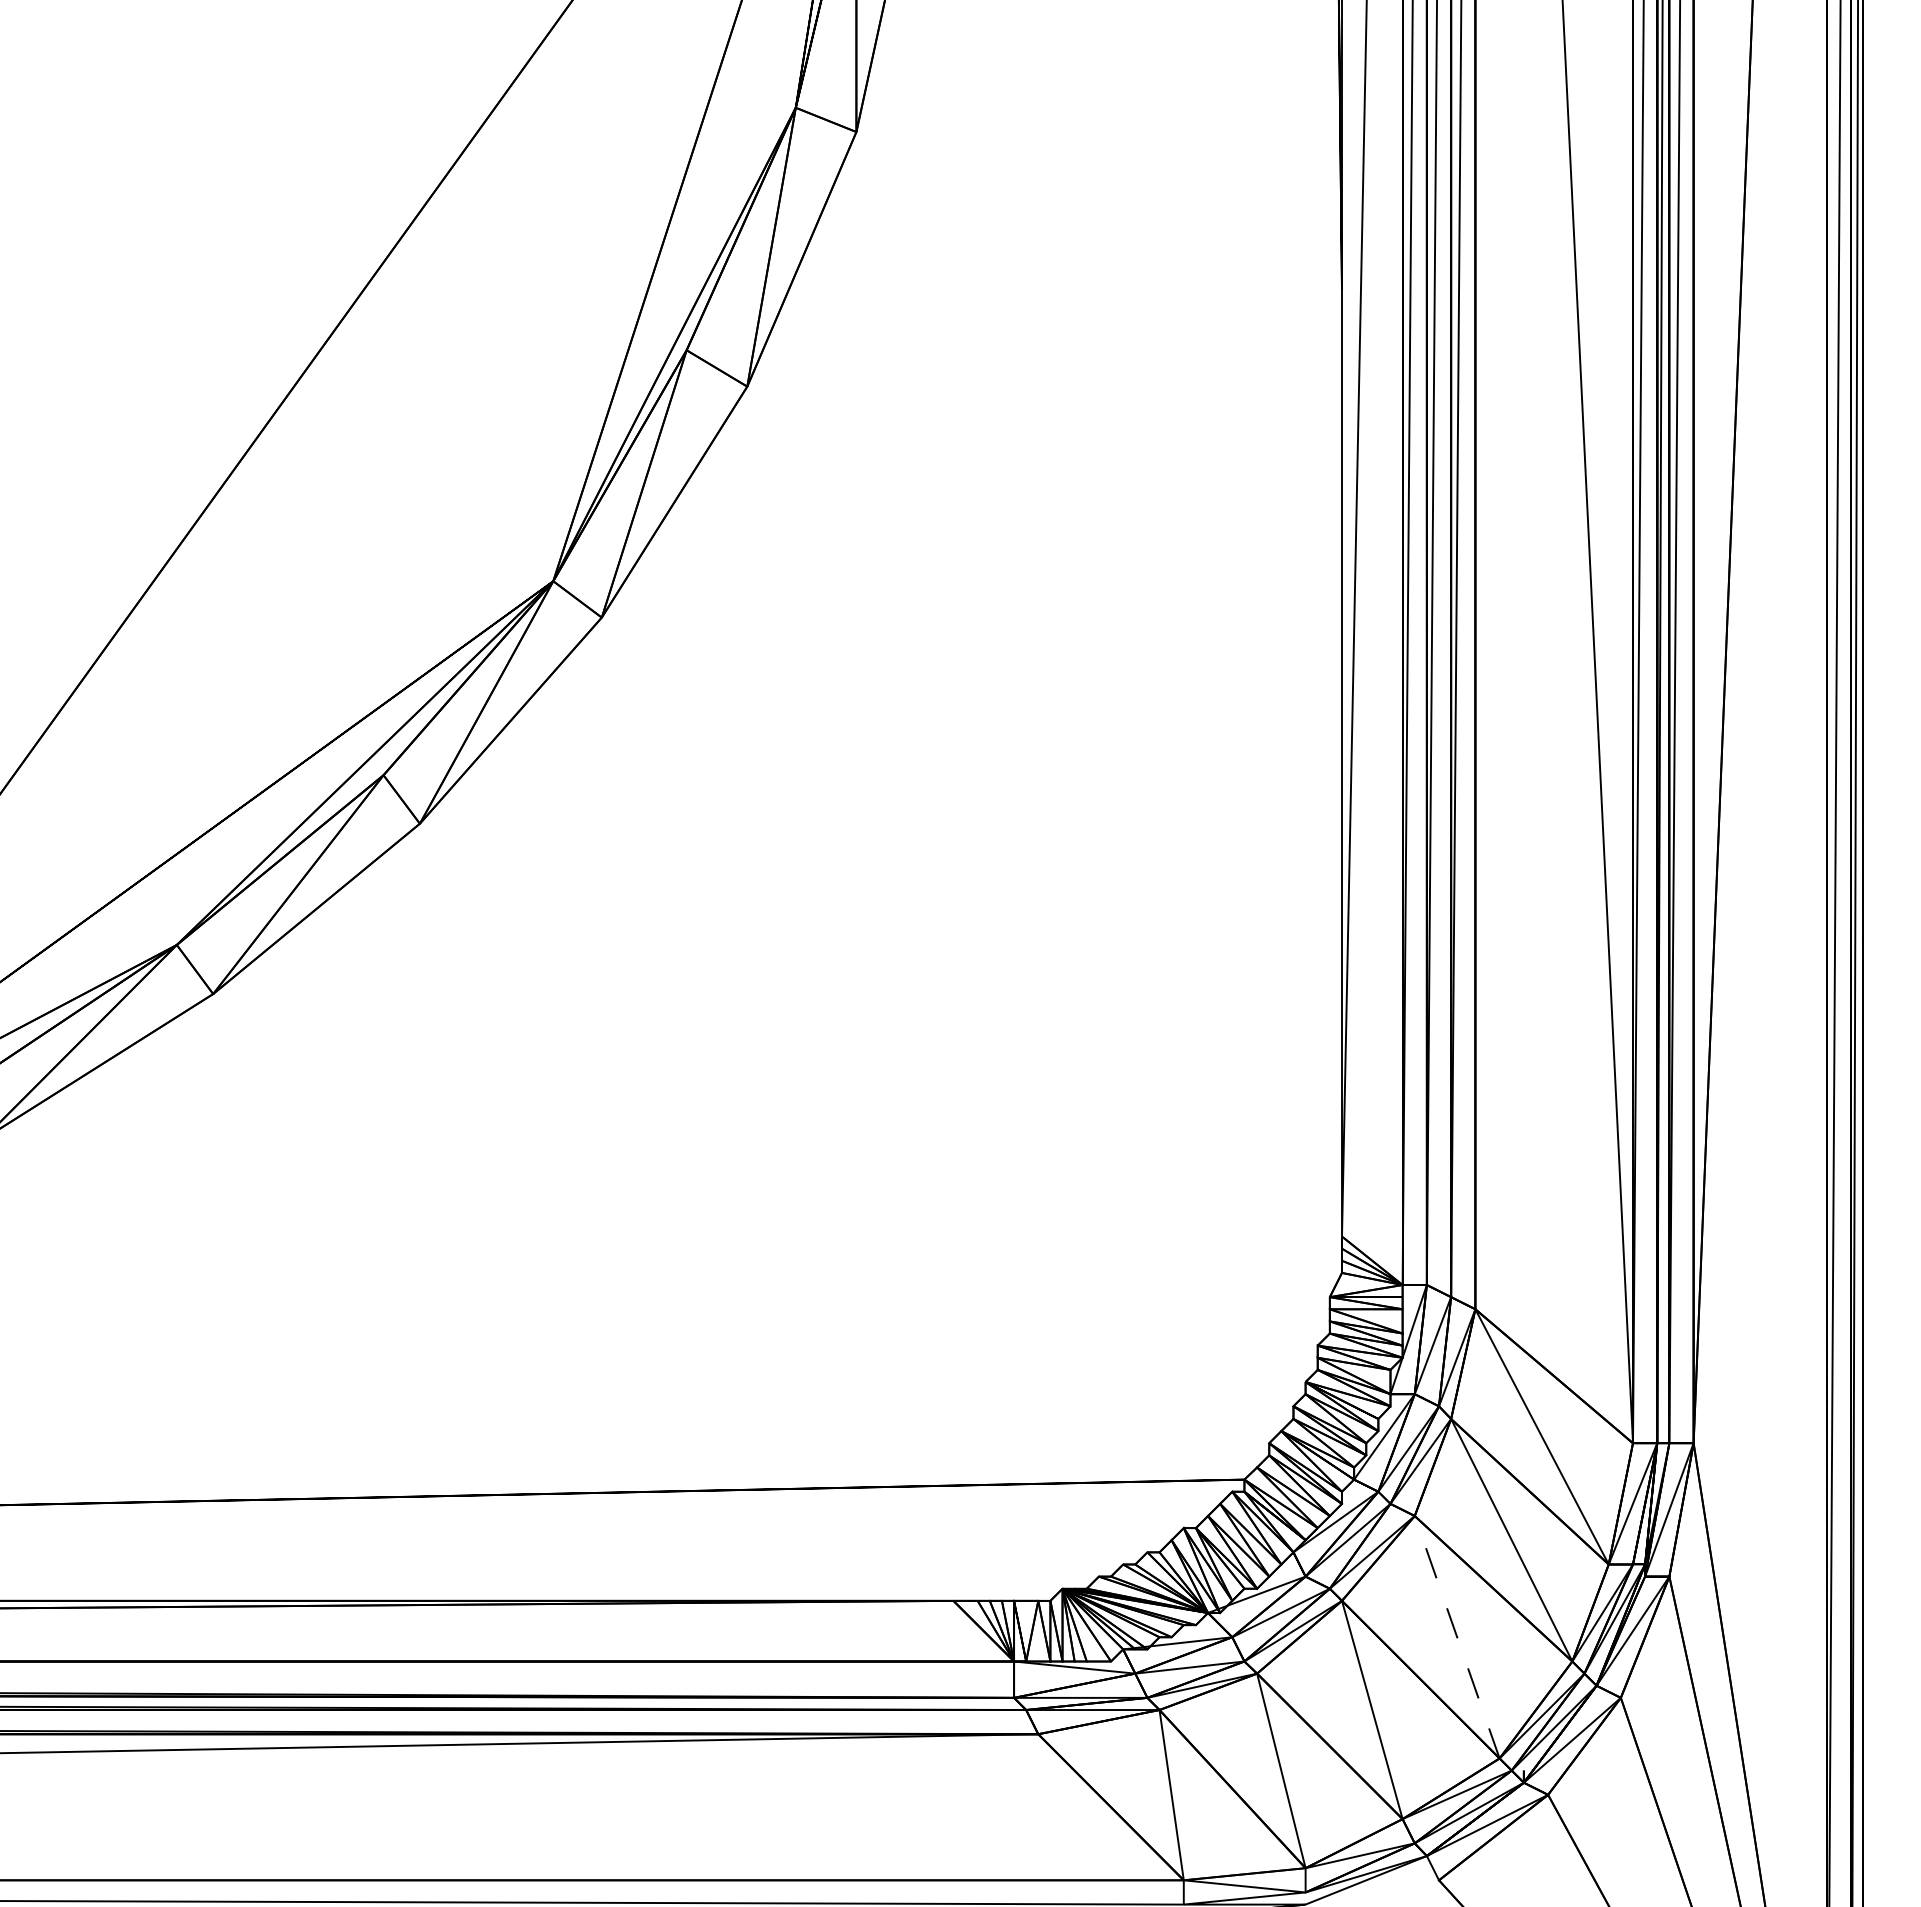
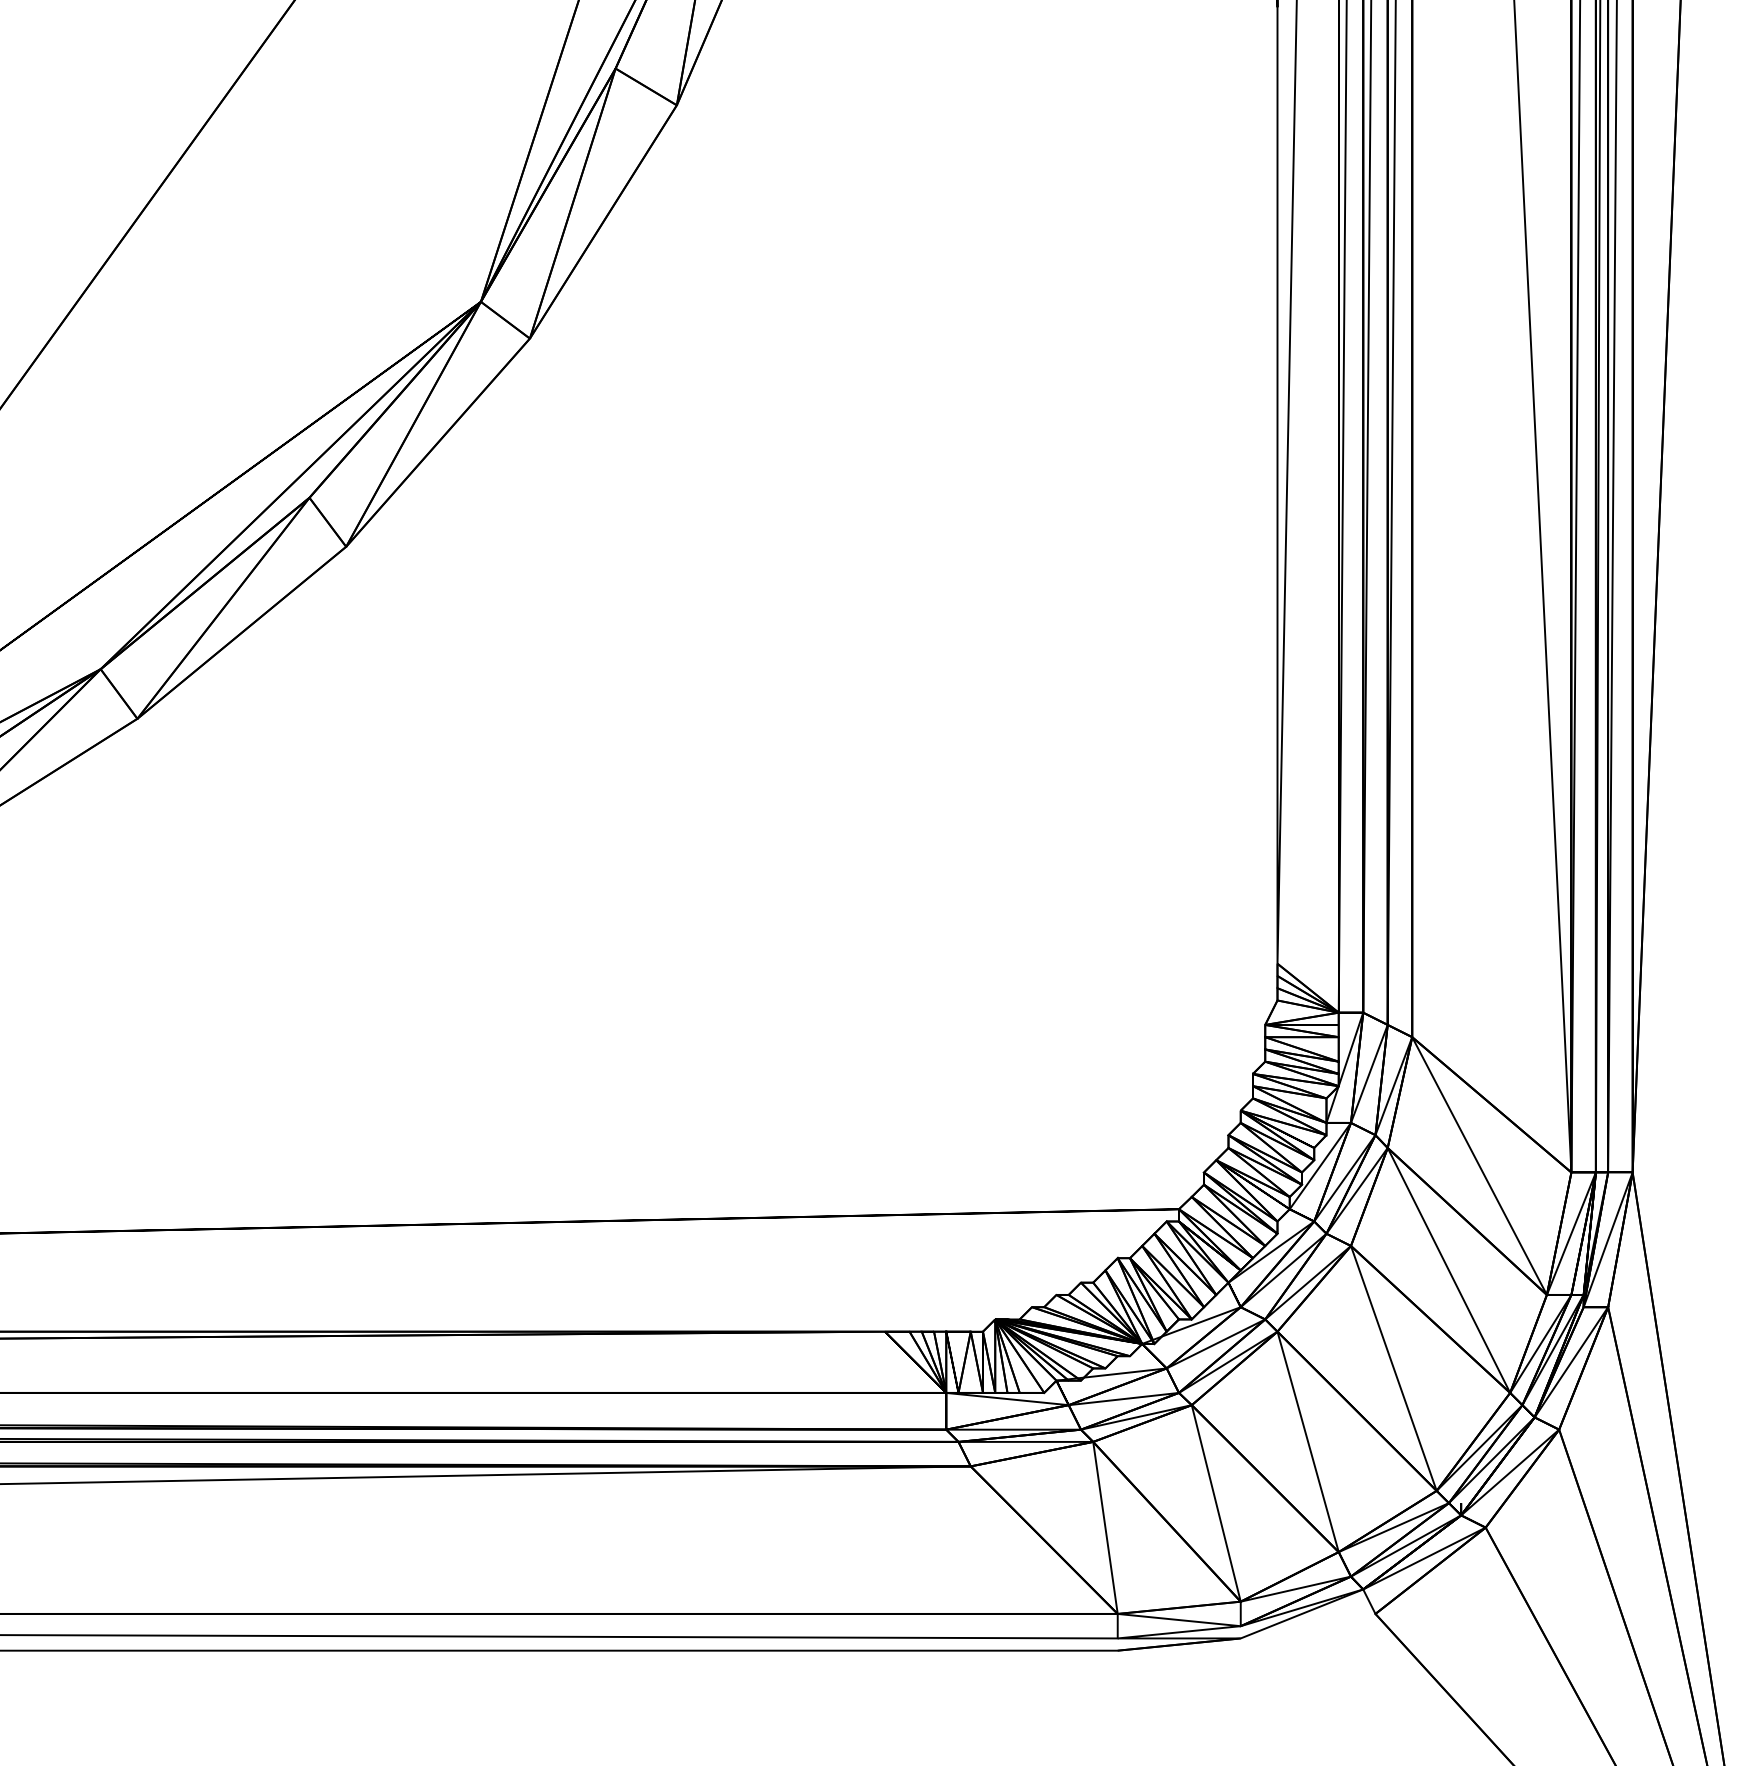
line: (1449, 1614) -> (1386, 1345), dashed -> solid

